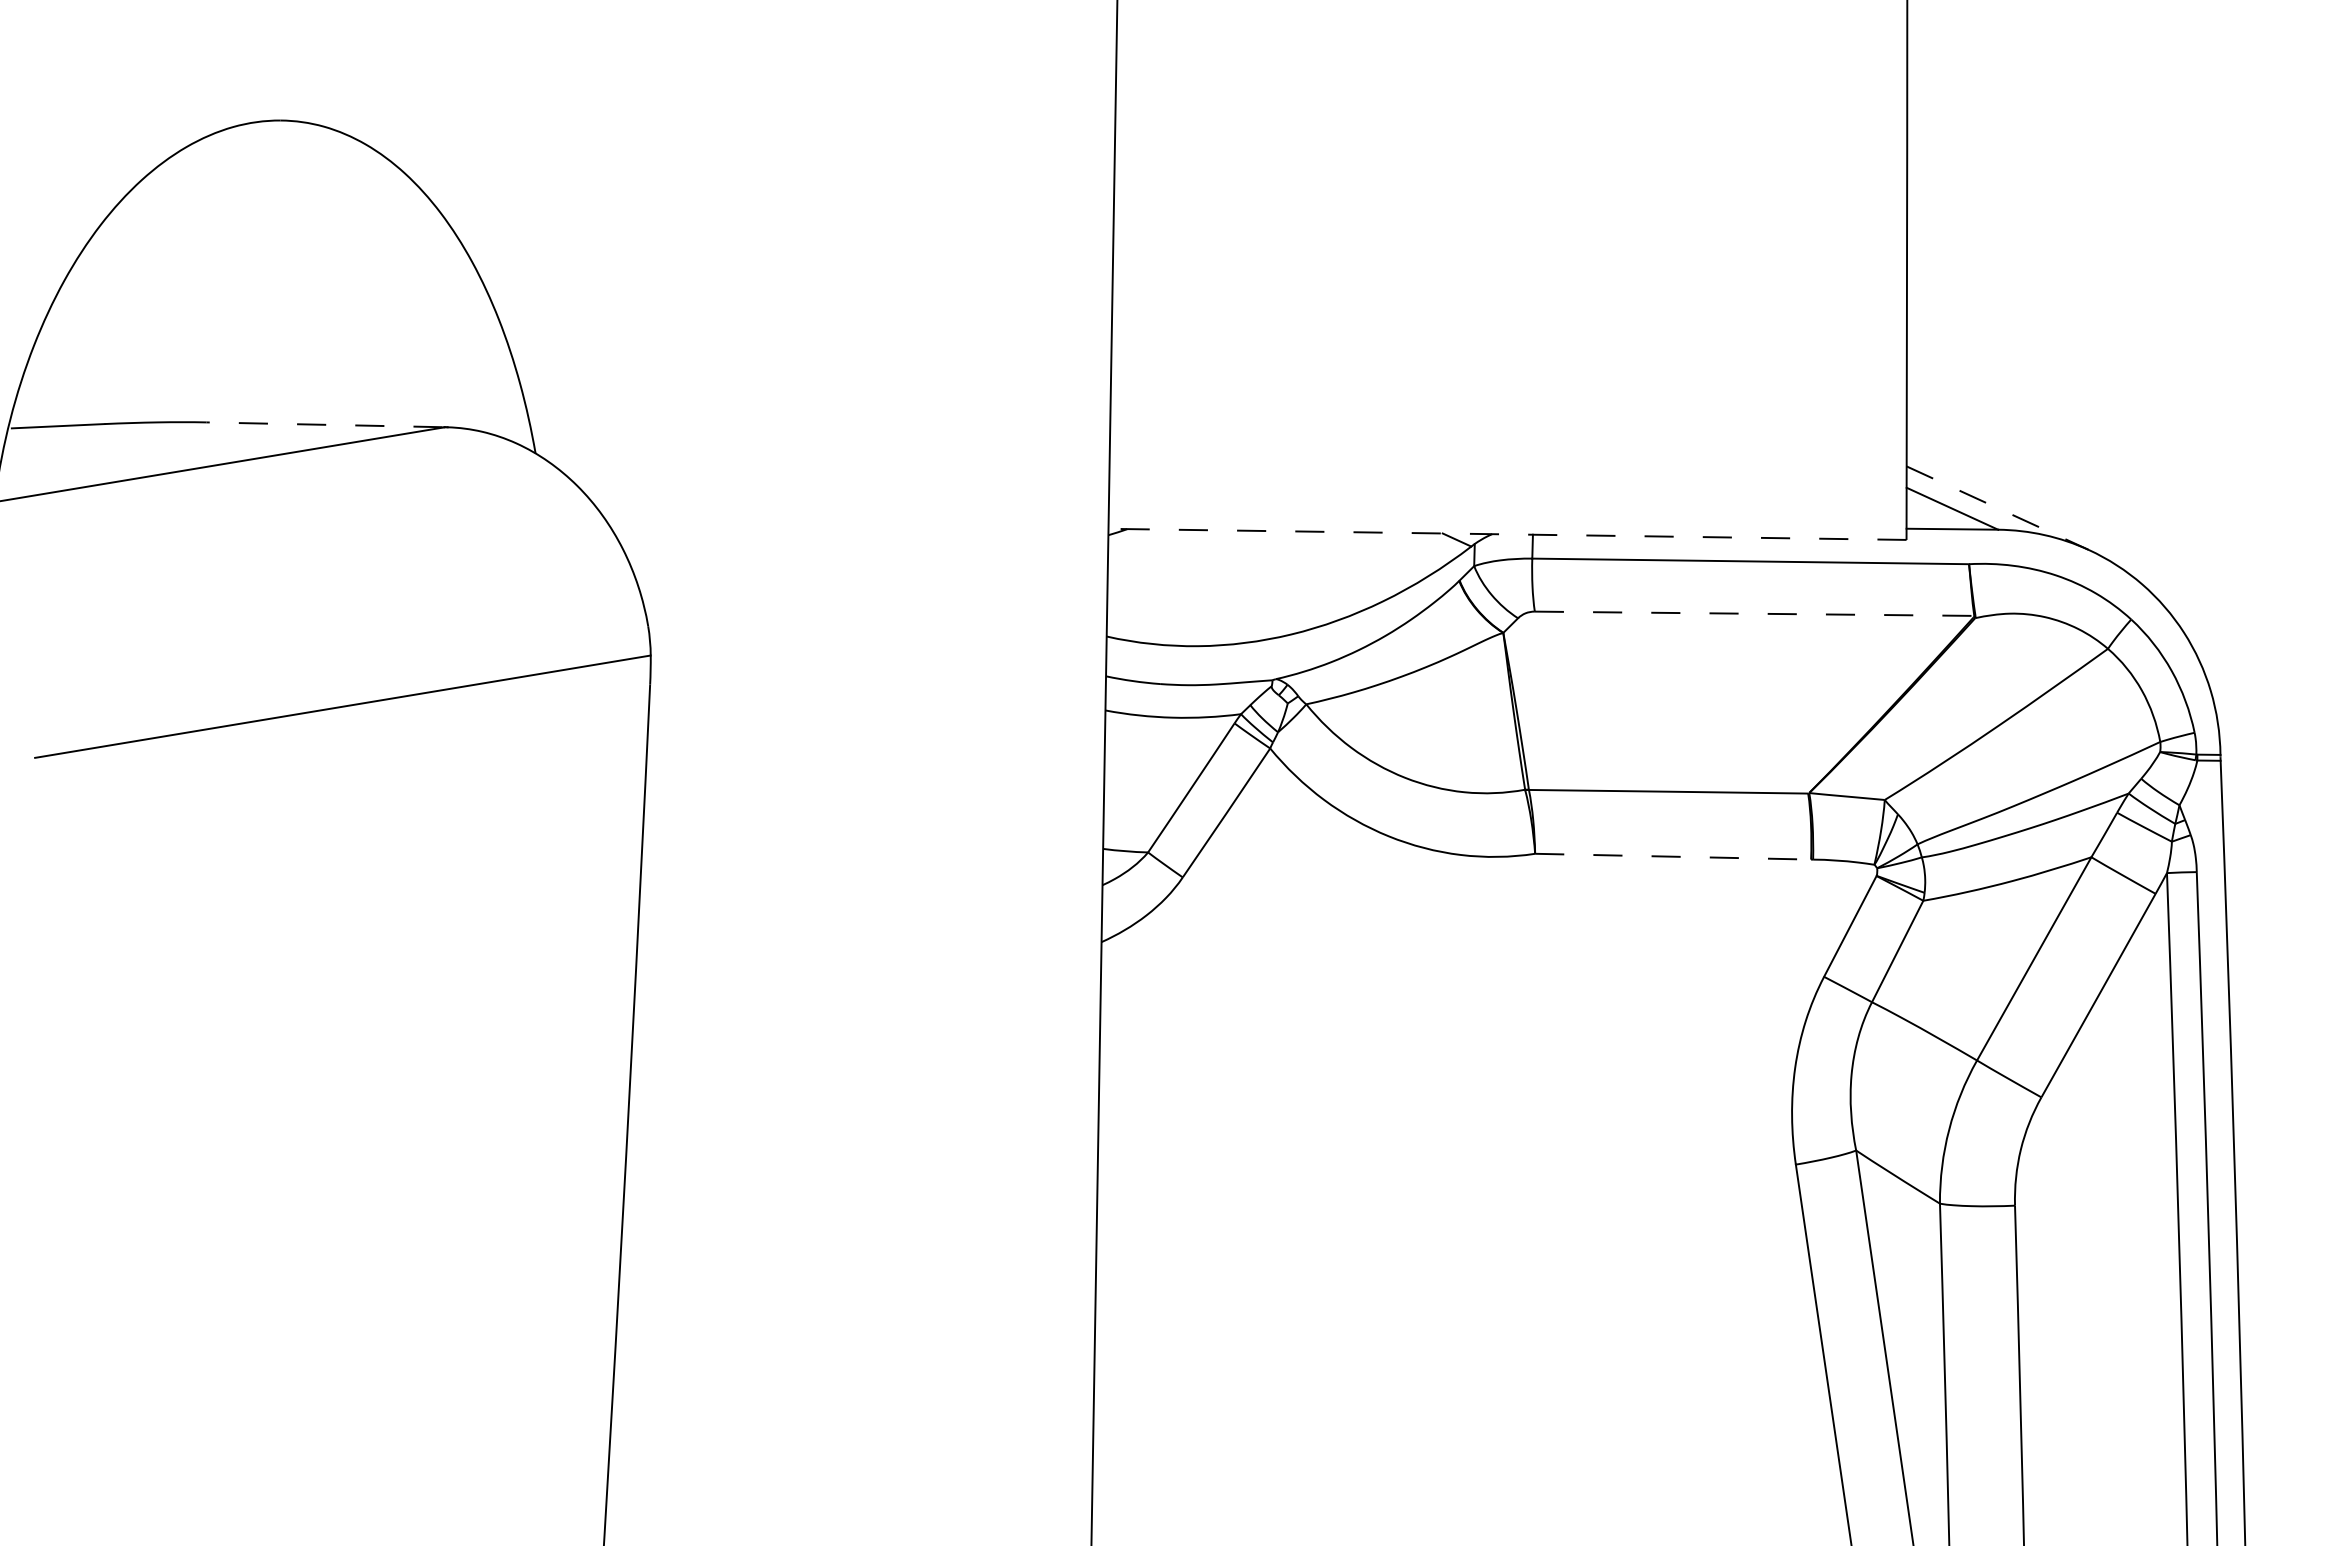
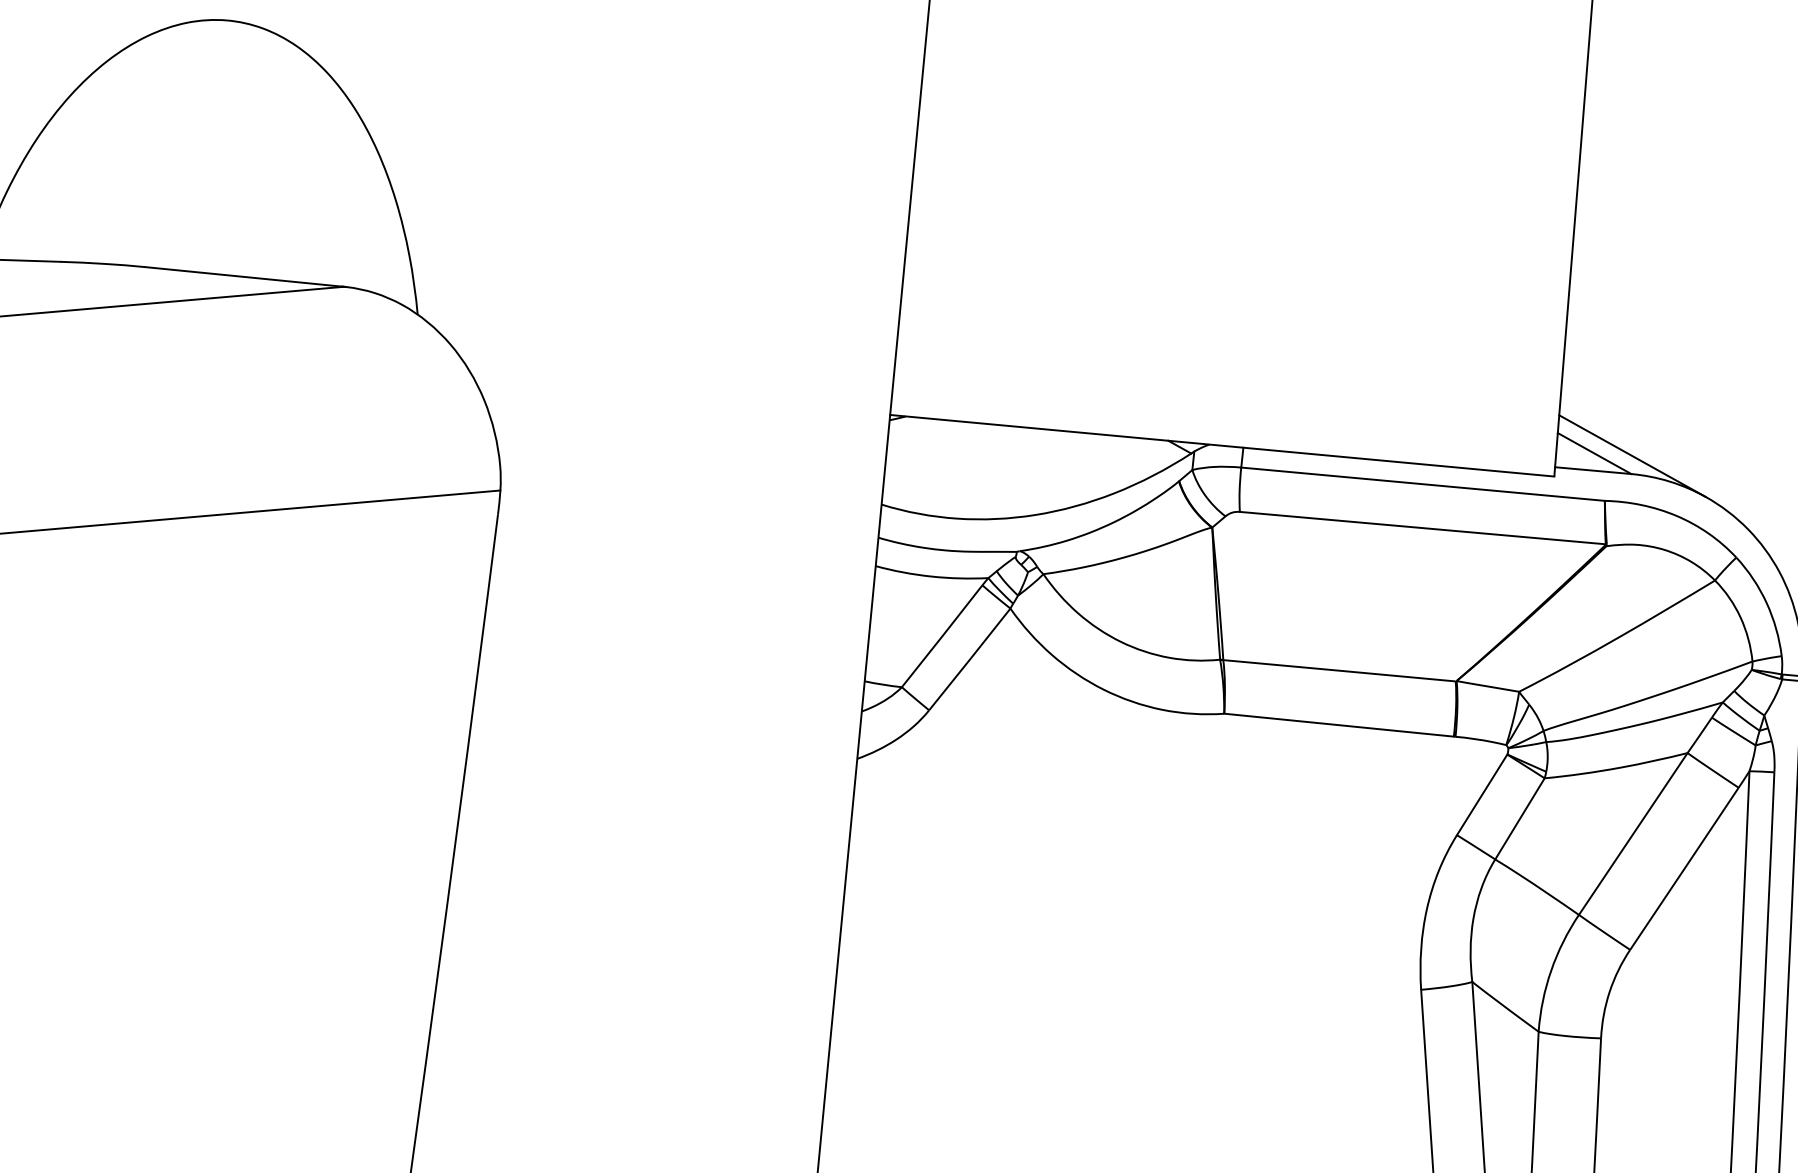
line: (324, 424) -> (243, 276), dashed -> solid
line: (1998, 508) -> (1633, 456), dashed -> solid
line: (1507, 534) -> (1222, 445), dashed -> solid
line: (1754, 613) -> (1422, 527), dashed -> solid
line: (1673, 856) -> (1339, 725), dashed -> solid

